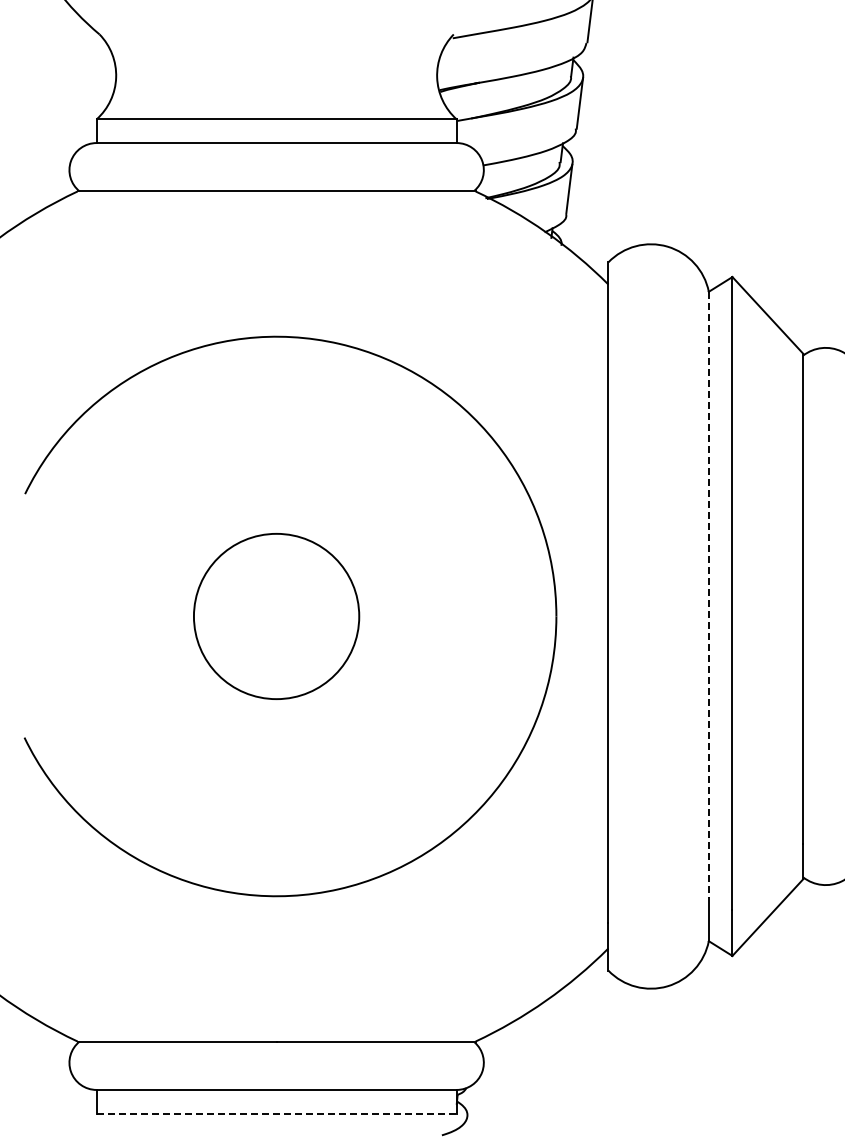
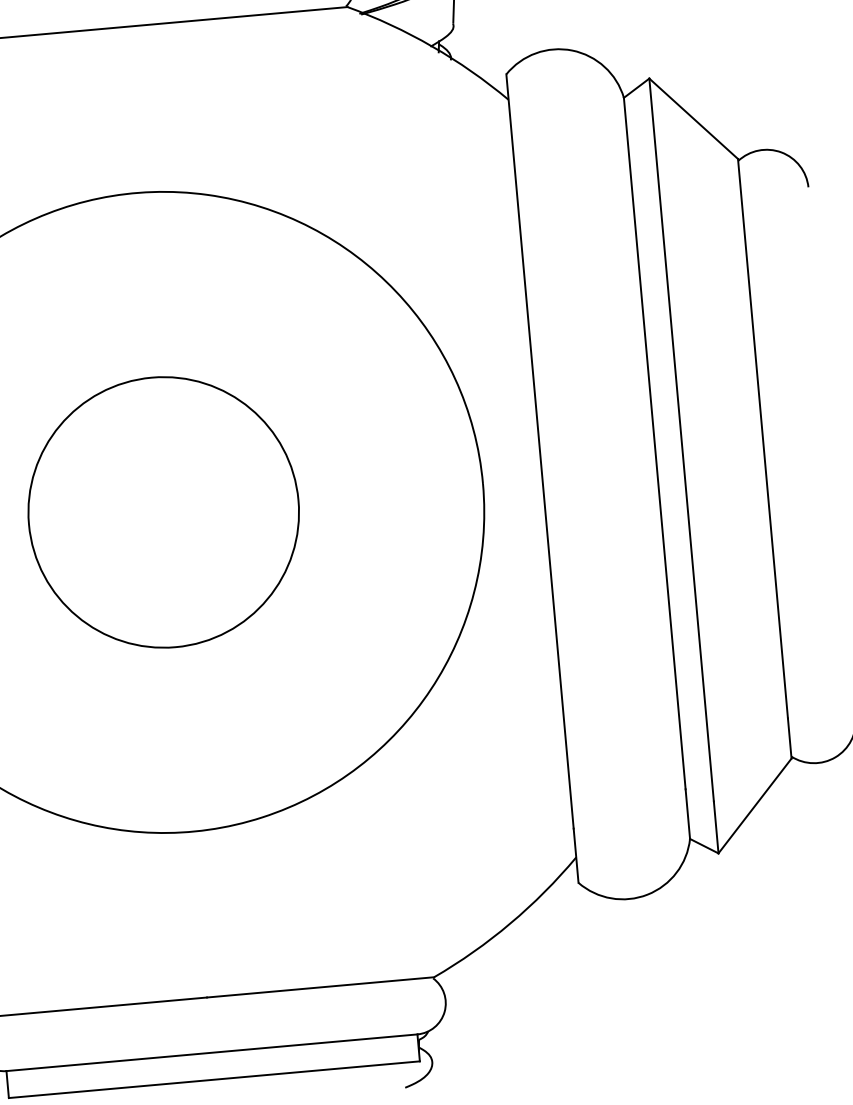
line: (708, 594) -> (654, 443), dashed -> solid
circle: (276, 616) -> (163, 512), size x1.43
line: (277, 1113) -> (215, 1079), dashed -> solid

